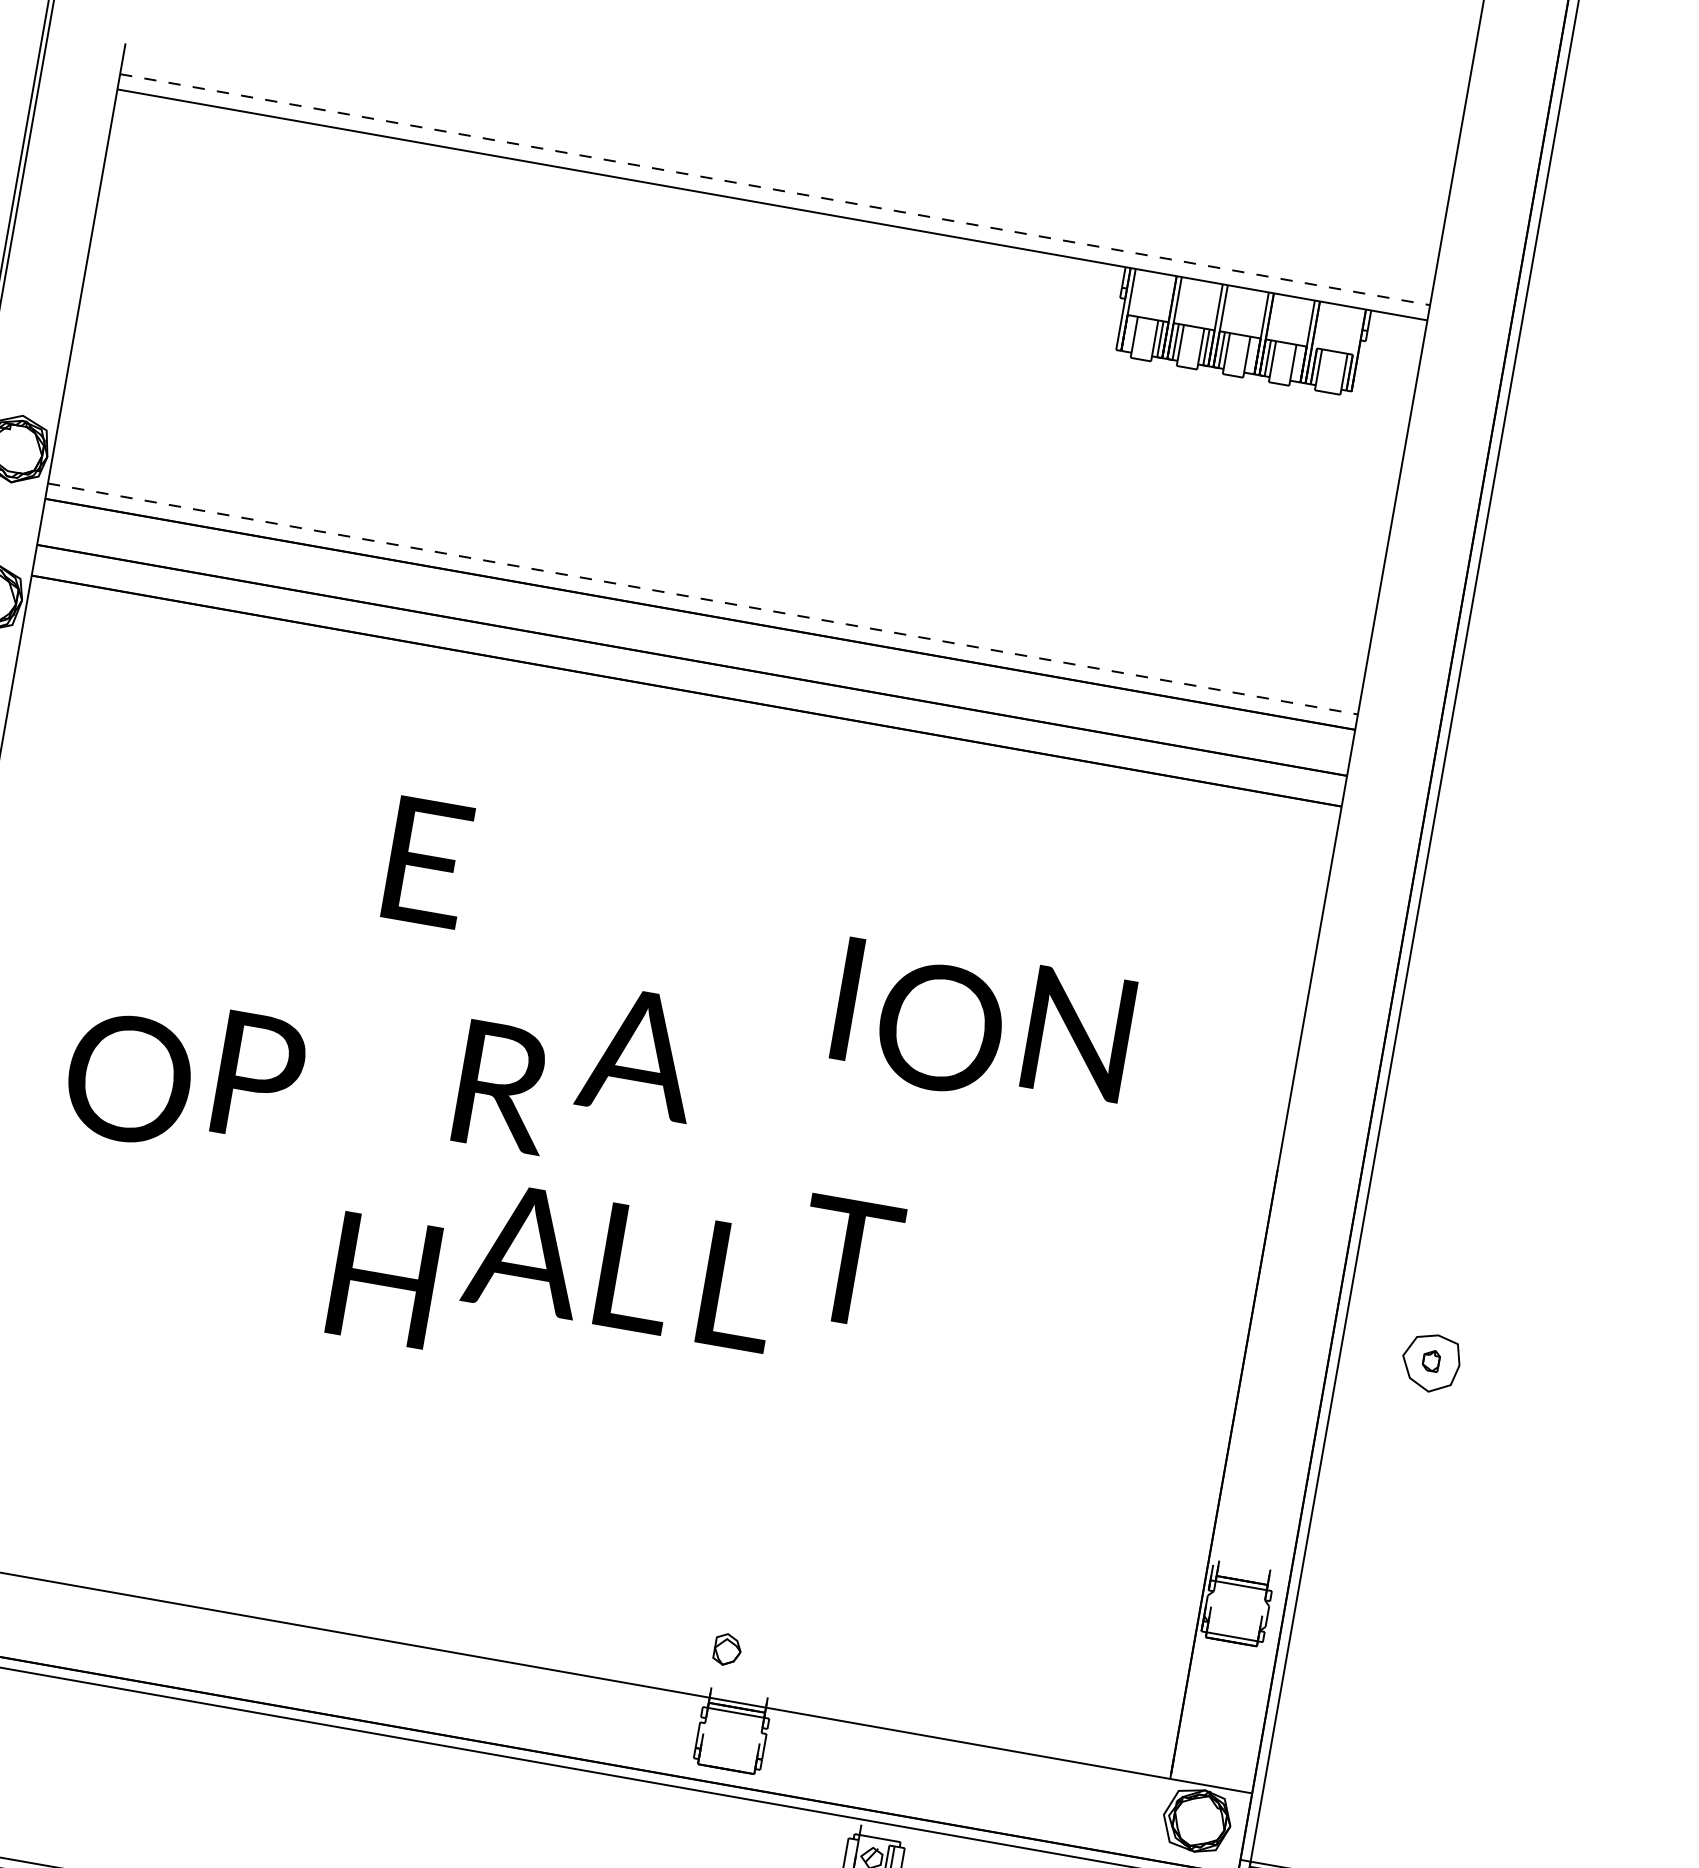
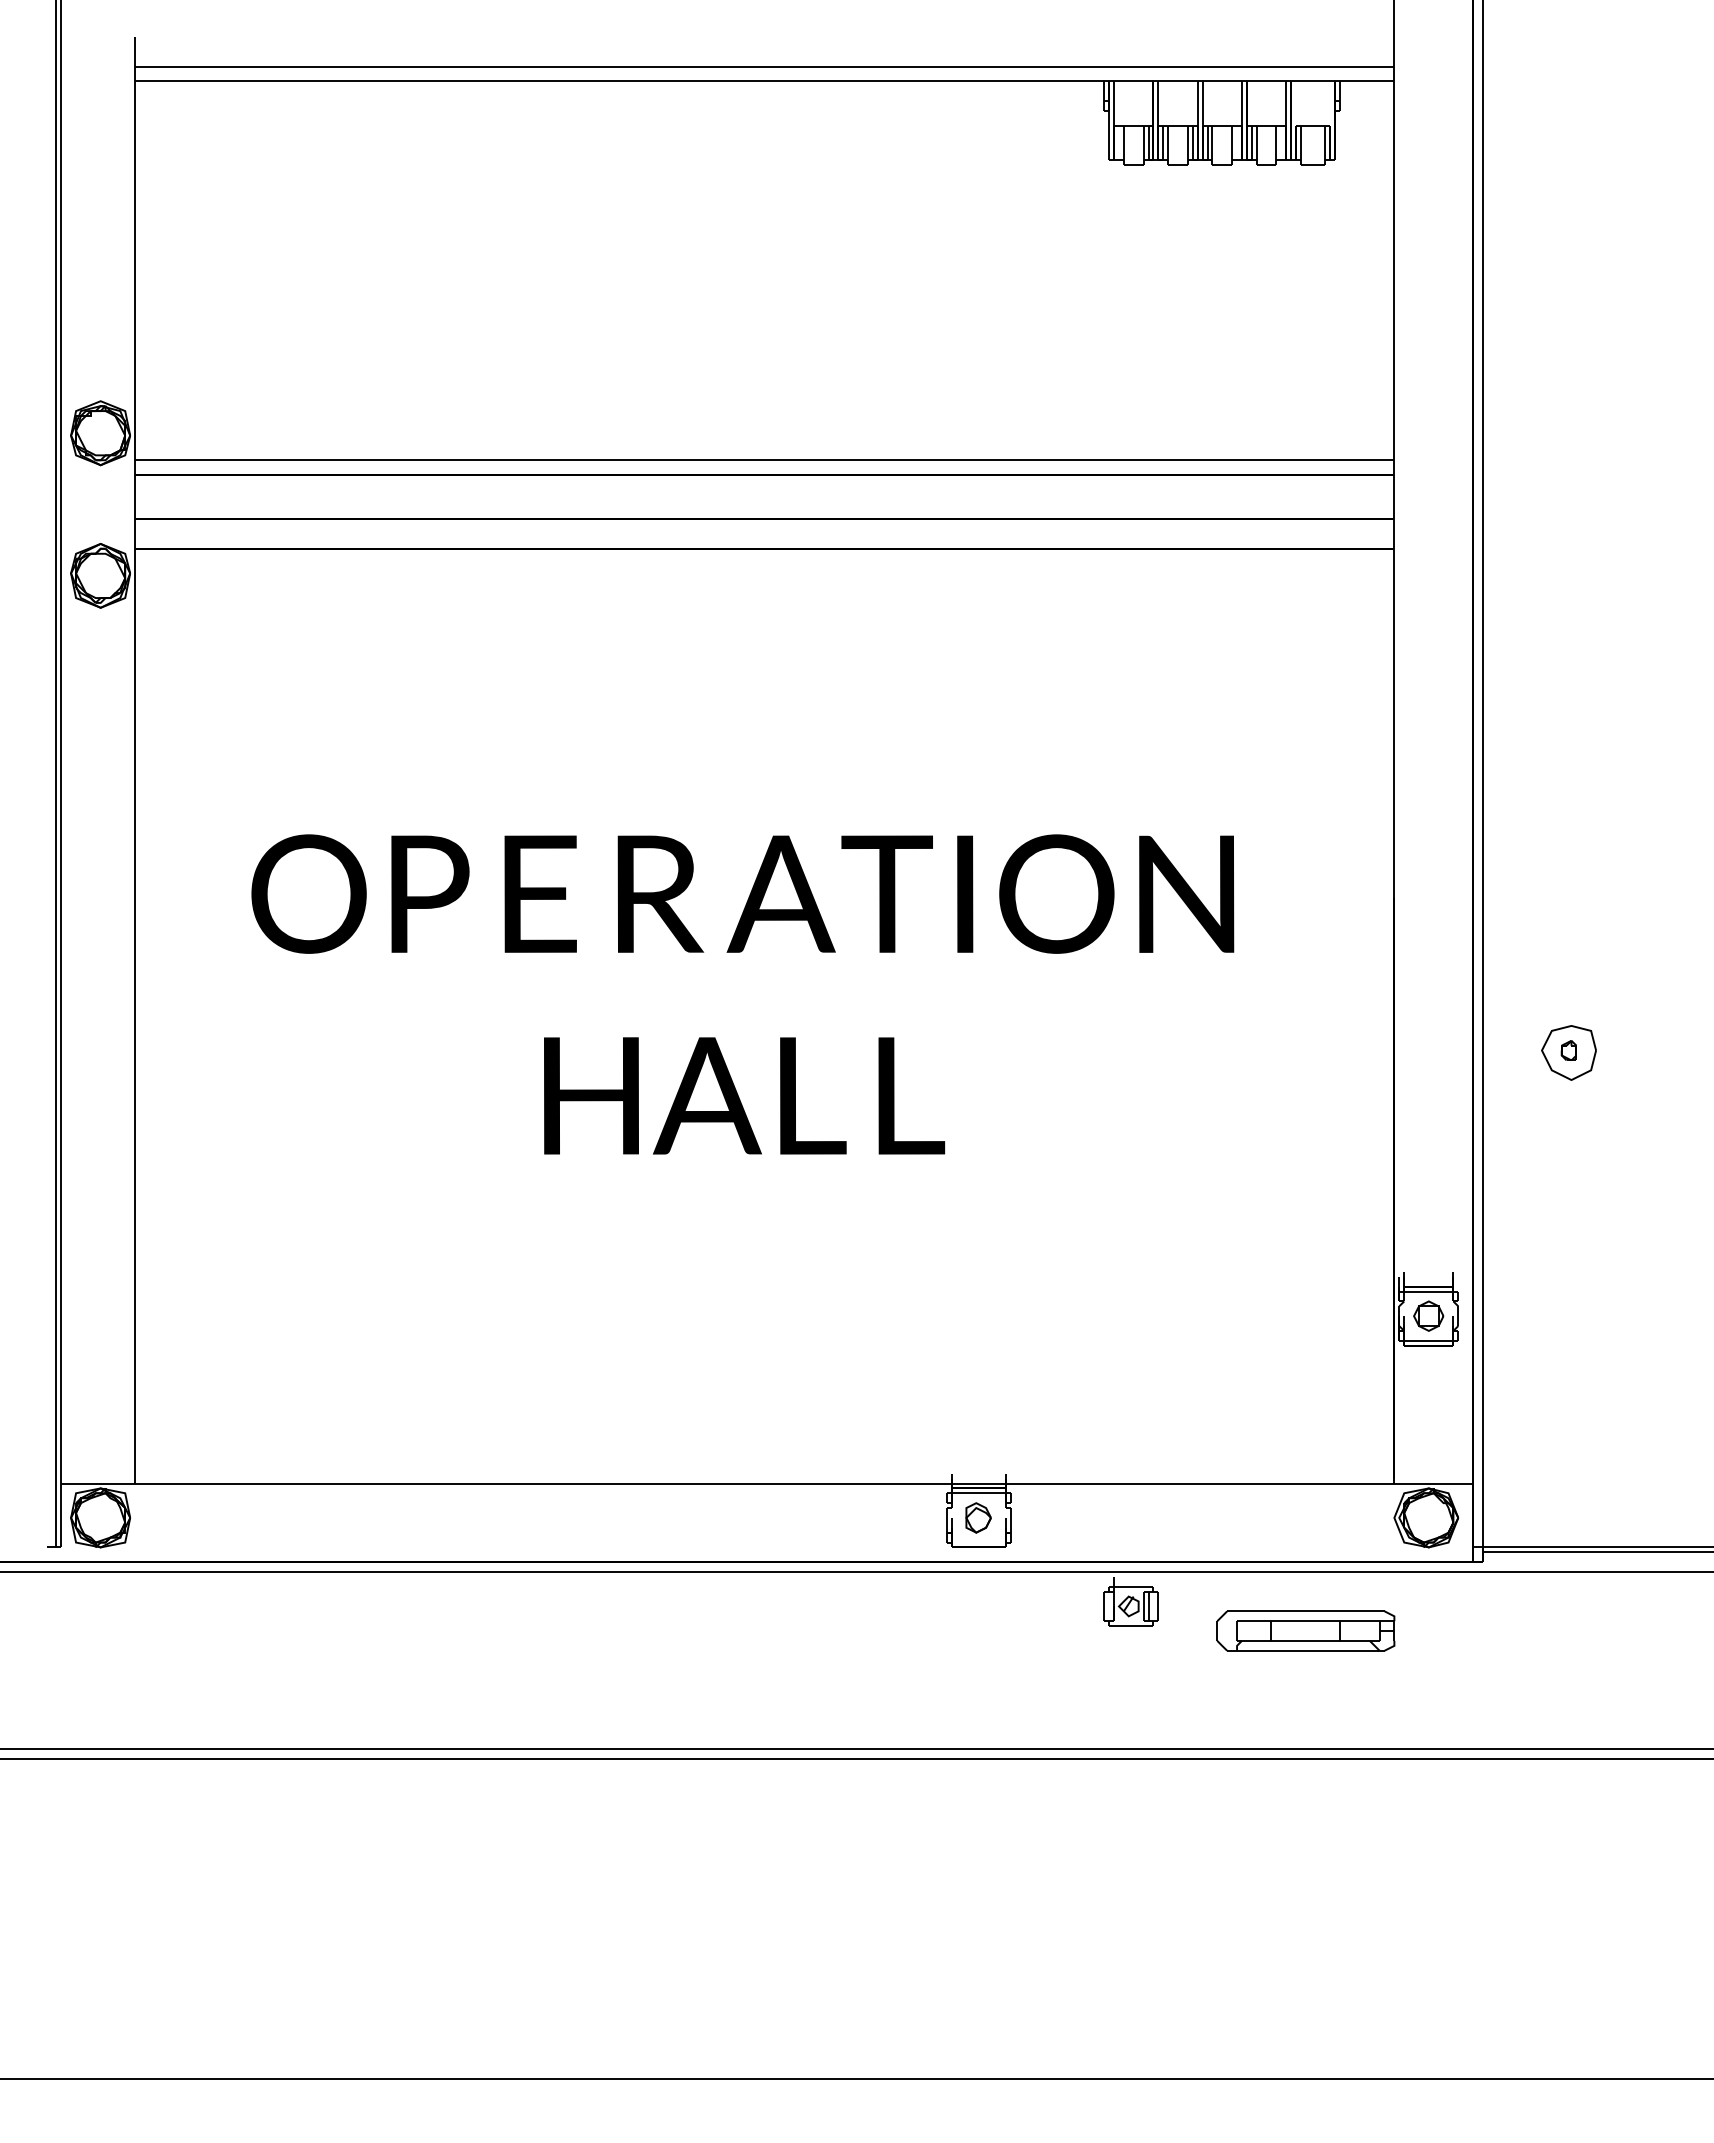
line: (774, 189) -> (764, 66), dashed -> solid
line: (702, 599) -> (764, 460), dashed -> solid
text: (427, 861) -> (540, 893), moved
text: (847, 998) -> (965, 893), moved
text: (940, 1027) -> (1056, 893), moved
text: (1078, 1033) -> (1186, 893), moved
text: (260, 1076) -> (430, 893), moved
text: (129, 1078) -> (308, 893), moved
text: (505, 1086) -> (660, 893), moved
text: (848, 1261) -> (886, 893), moved
text: (384, 1279) -> (591, 1095), moved
part: (1236, 1610) -> (1428, 1315), added
part: (727, 1649) -> (978, 1517), moved

